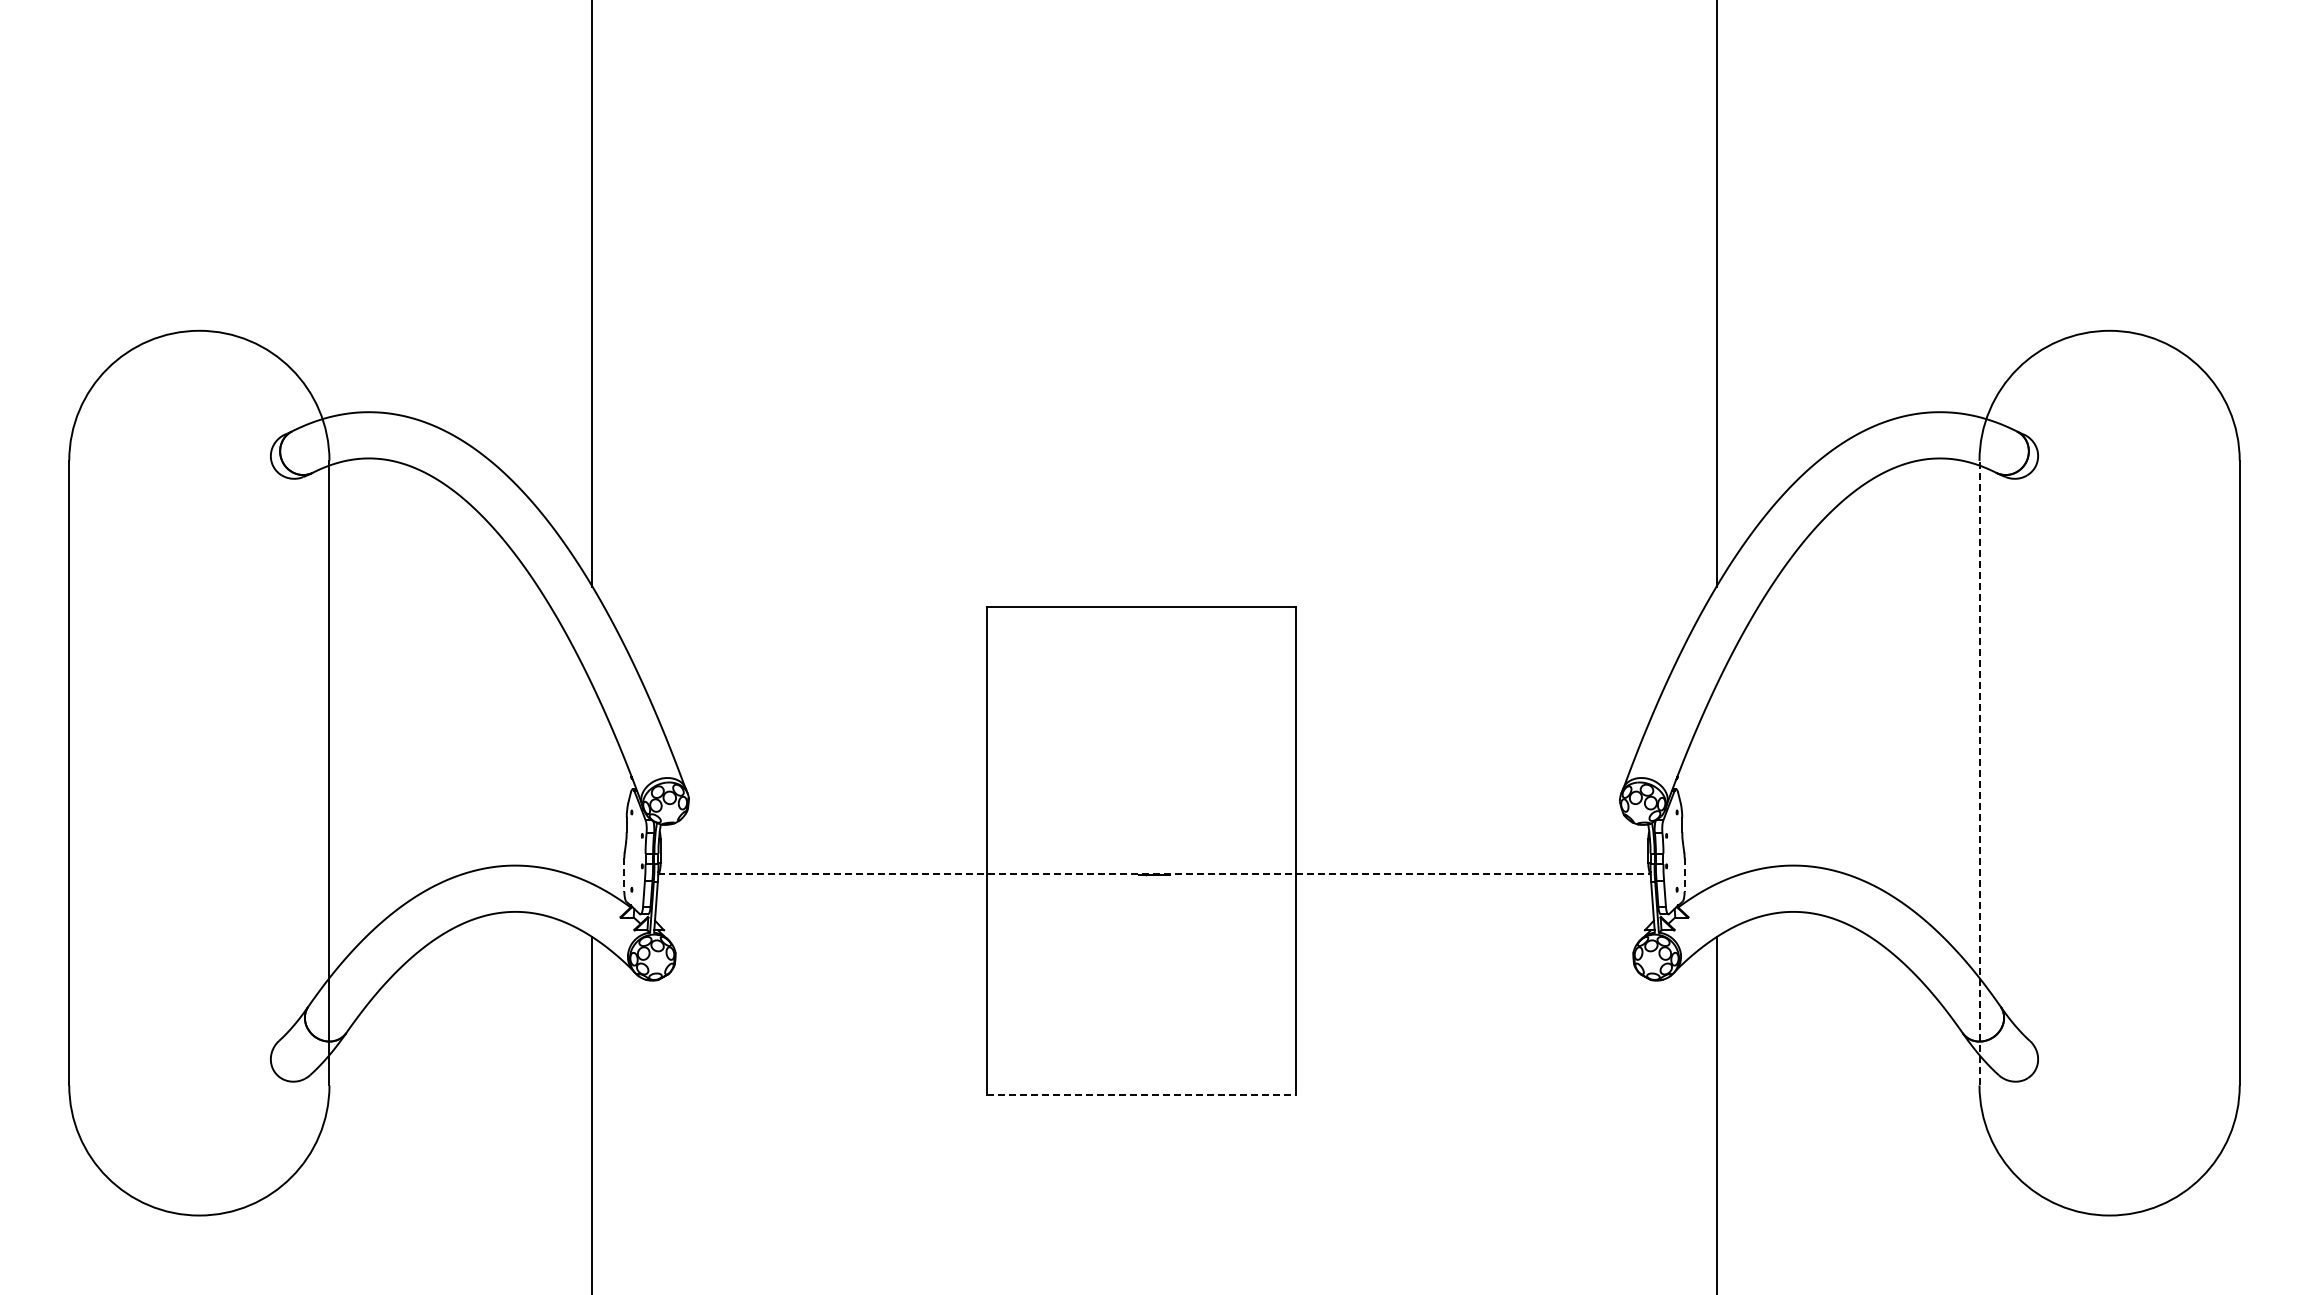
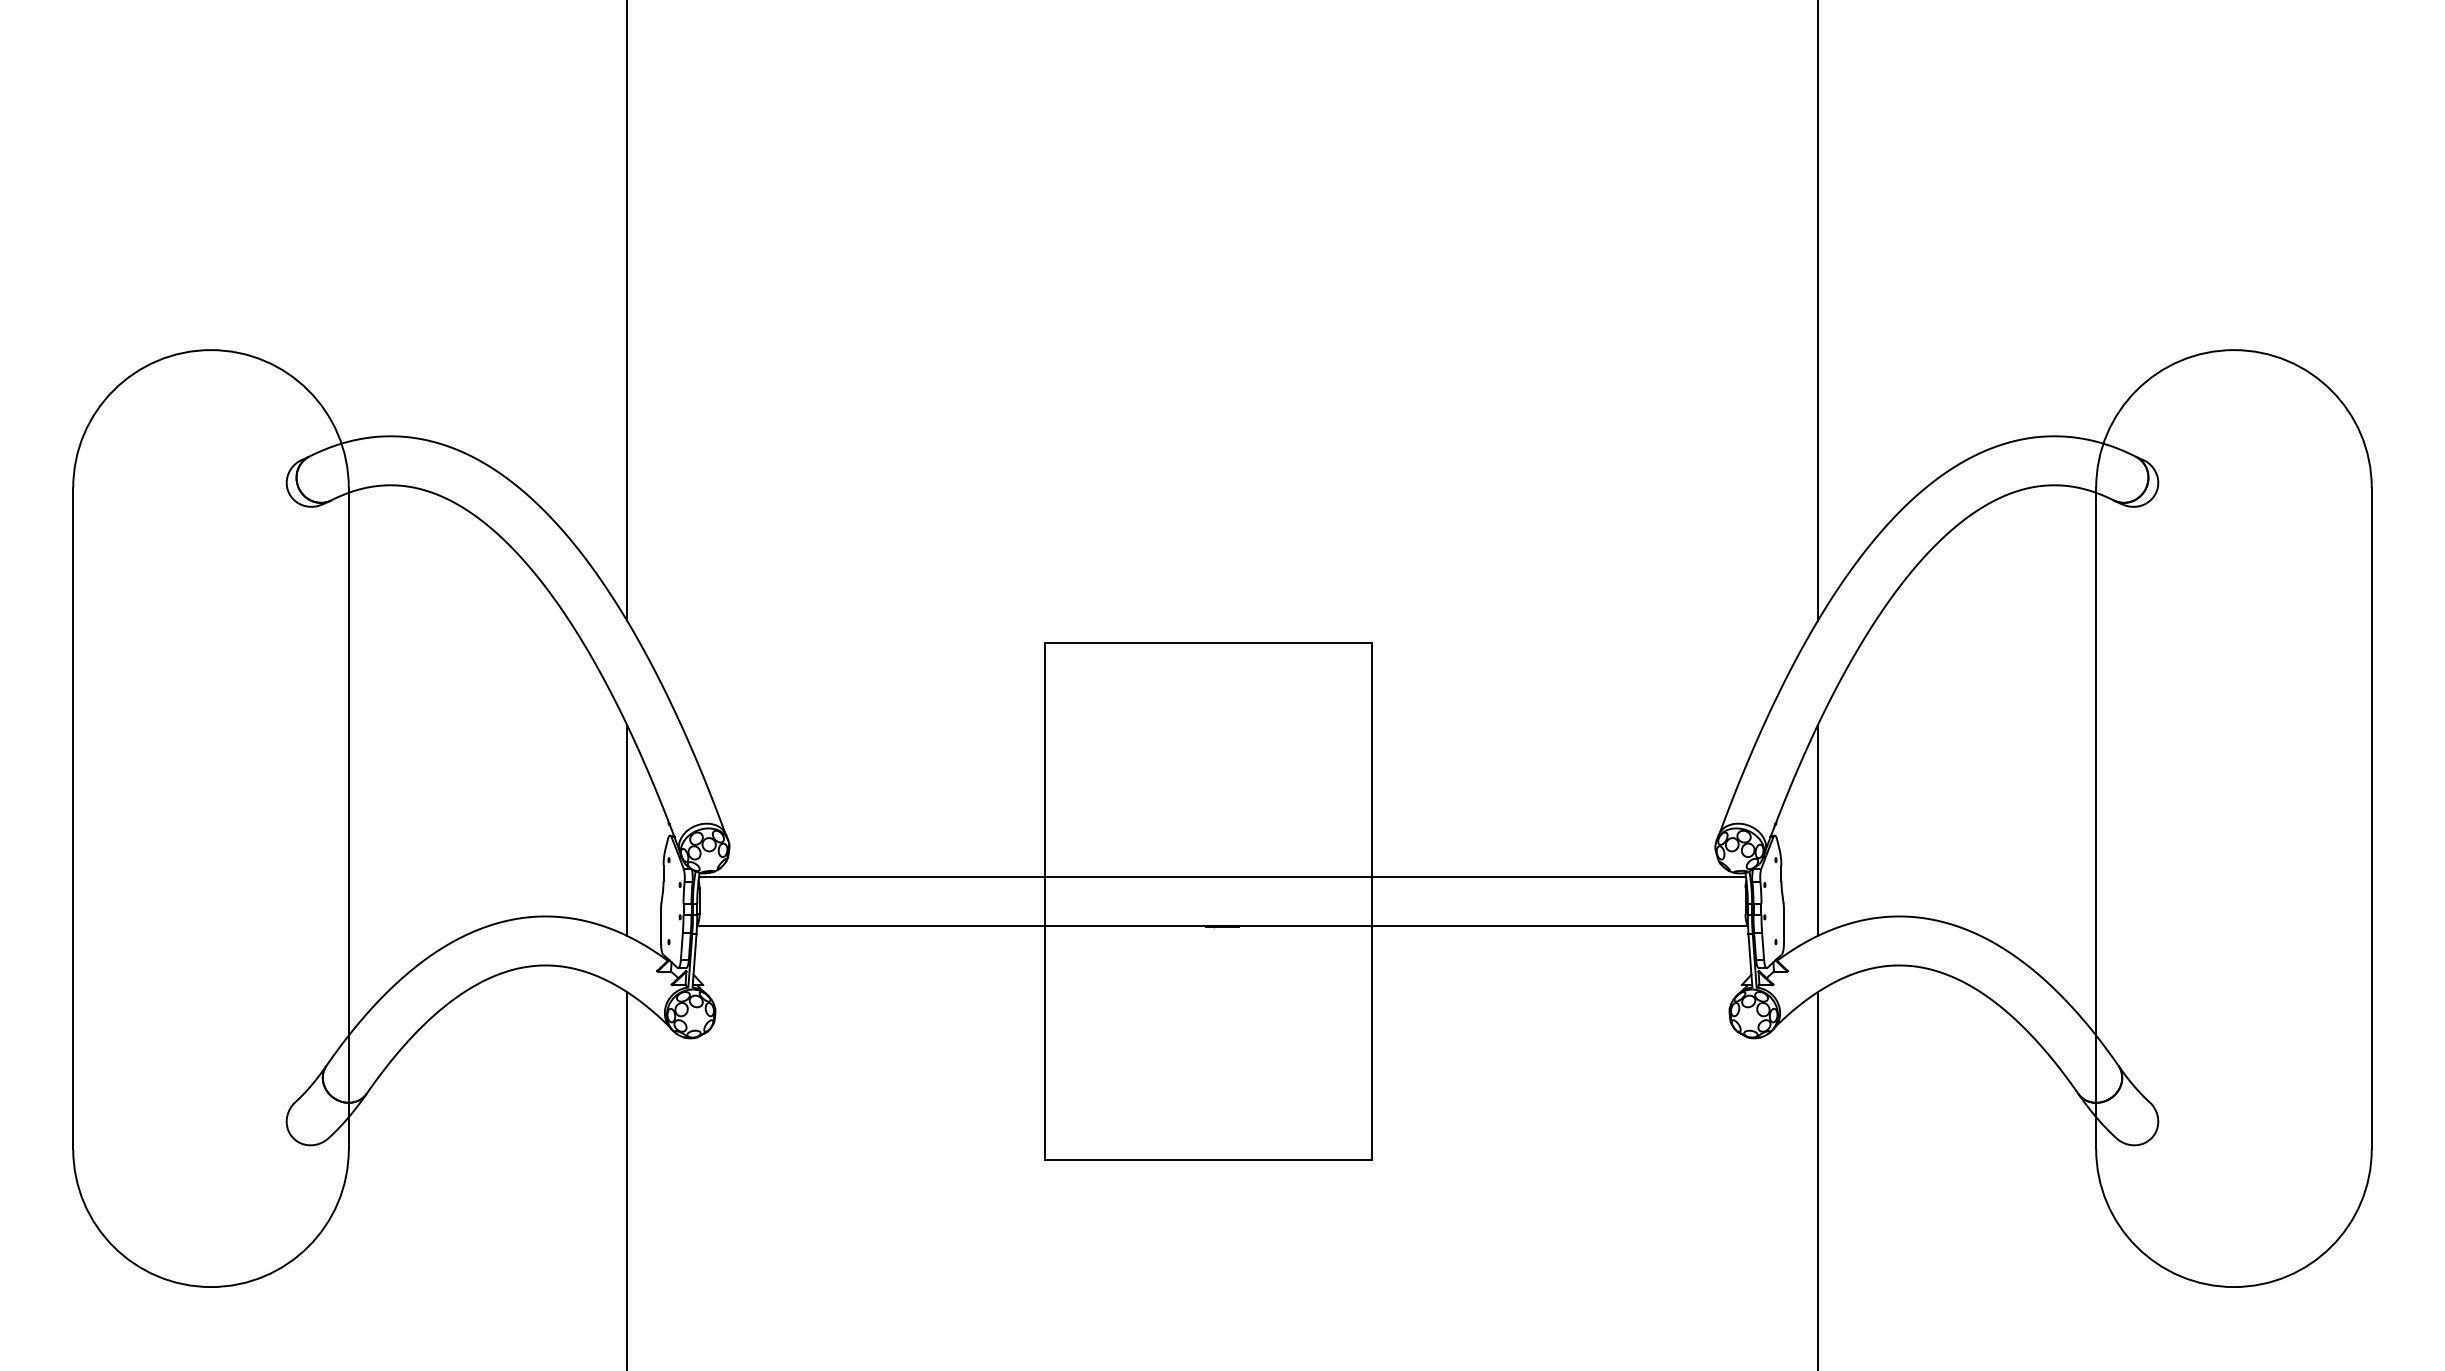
line: (1979, 772) -> (2096, 817), dashed -> solid
line: (592, 784) -> (627, 830), added
line: (1716, 784) -> (1817, 830), added
line: (1154, 828) -> (1222, 877), added
line: (1154, 874) -> (1222, 925), dashed -> solid
line: (624, 875) -> (661, 926), dashed -> solid
line: (1684, 875) -> (1783, 926), dashed -> solid
line: (1141, 1095) -> (1208, 1159), dashed -> solid

